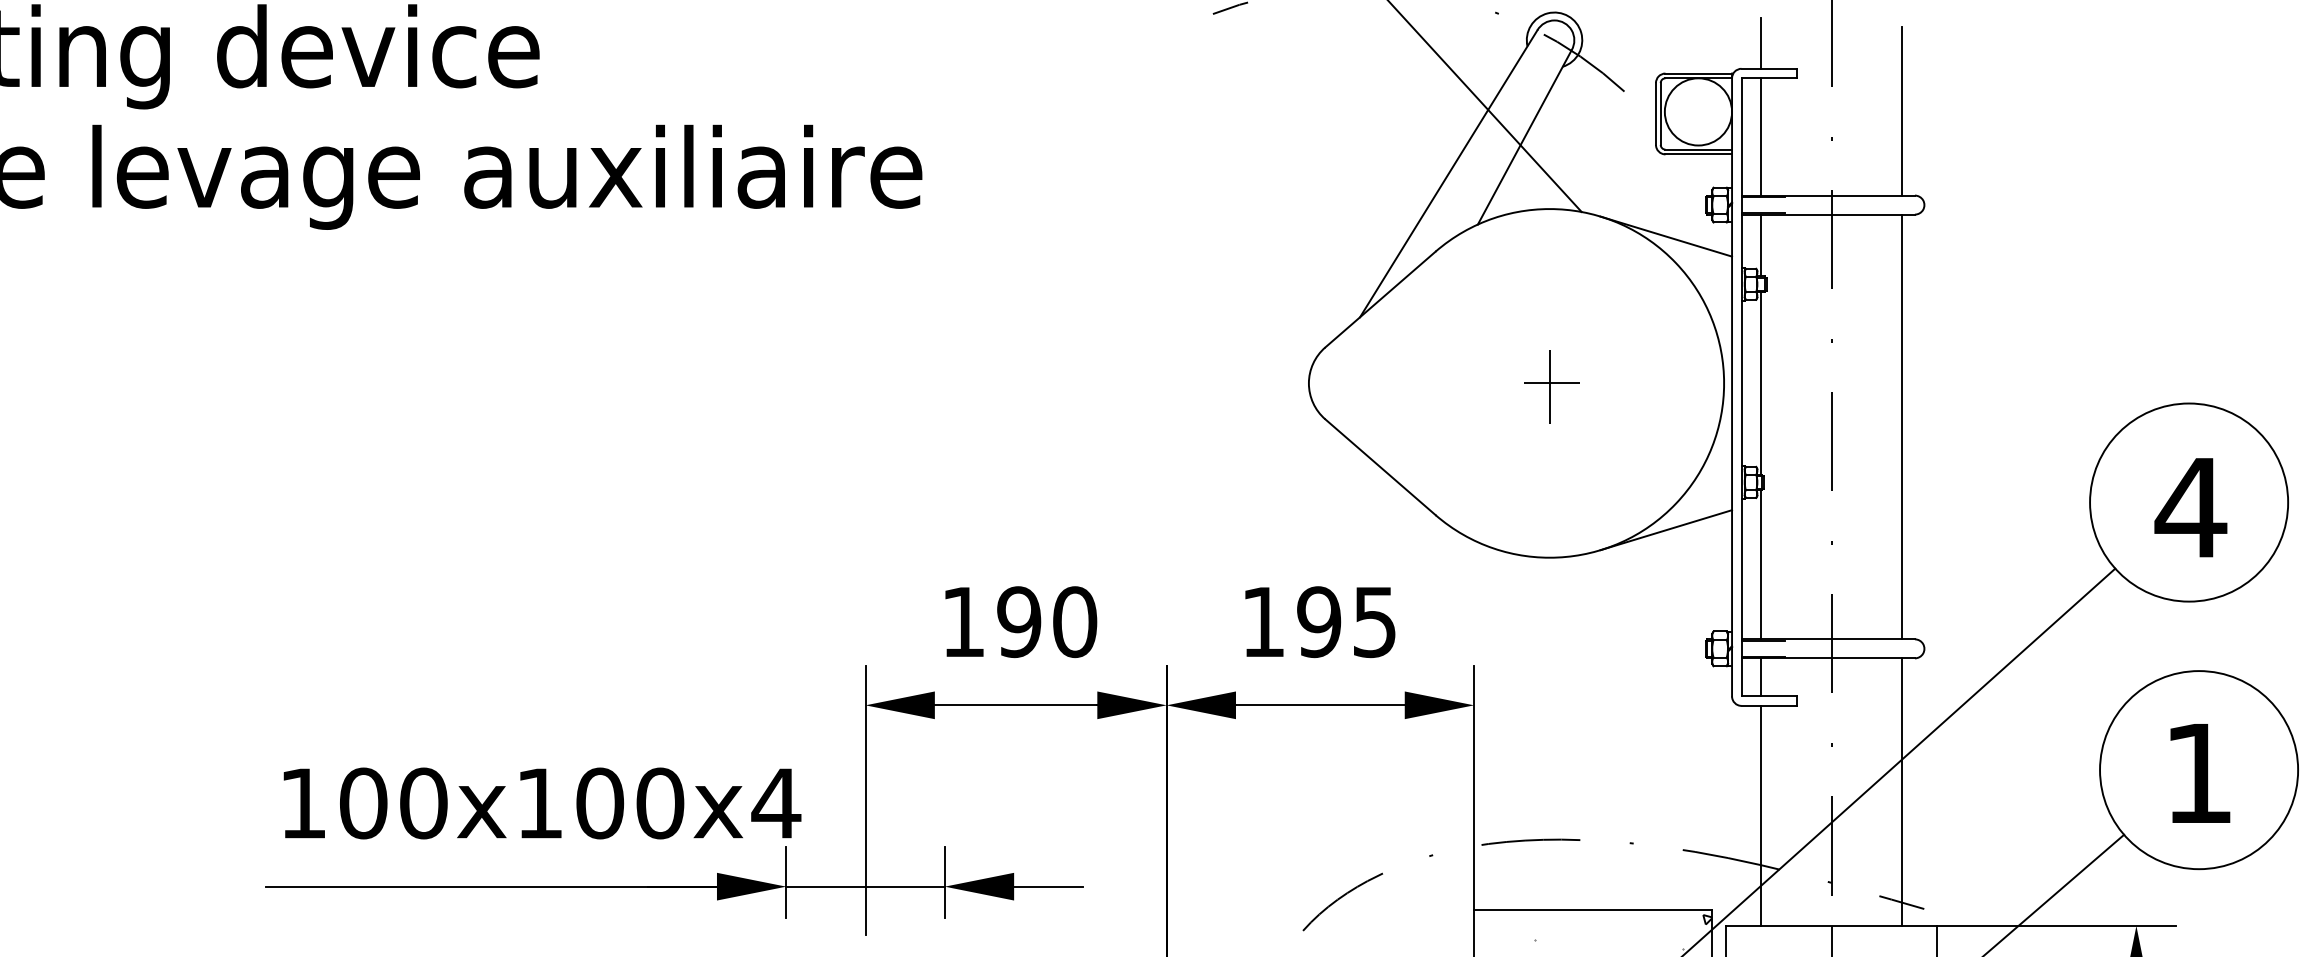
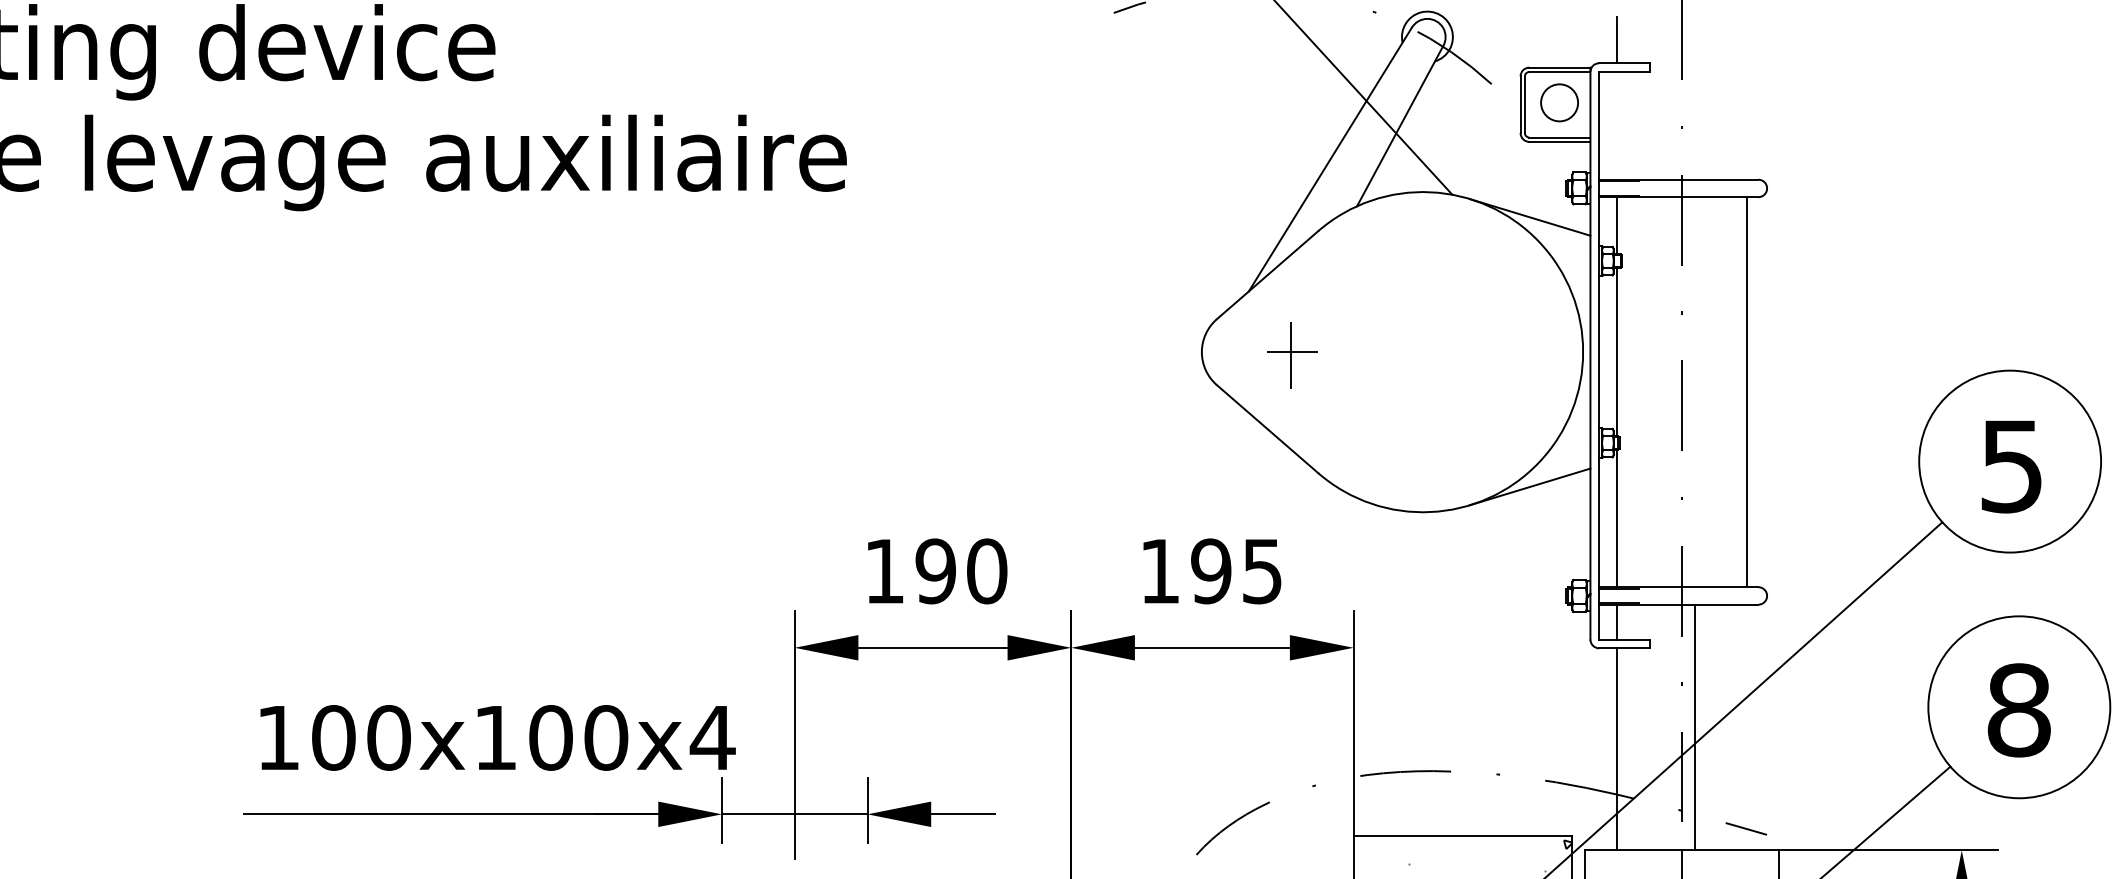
line: (1902, 110) -> (1746, 101), removed
circle: (1698, 111) -> (1559, 102), size x0.6
line: (1761, 136) -> (1617, 125), removed
part: (1551, 386) -> (1292, 355), moved
text: (2190, 508) -> (2011, 467), 4 -> 5
text: (2198, 773) -> (2018, 710), 1 -> 8
line: (1902, 791) -> (1695, 726), moved

